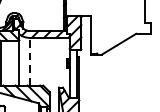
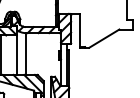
line: (29, 62) -> (25, 54), dashed -> solid

